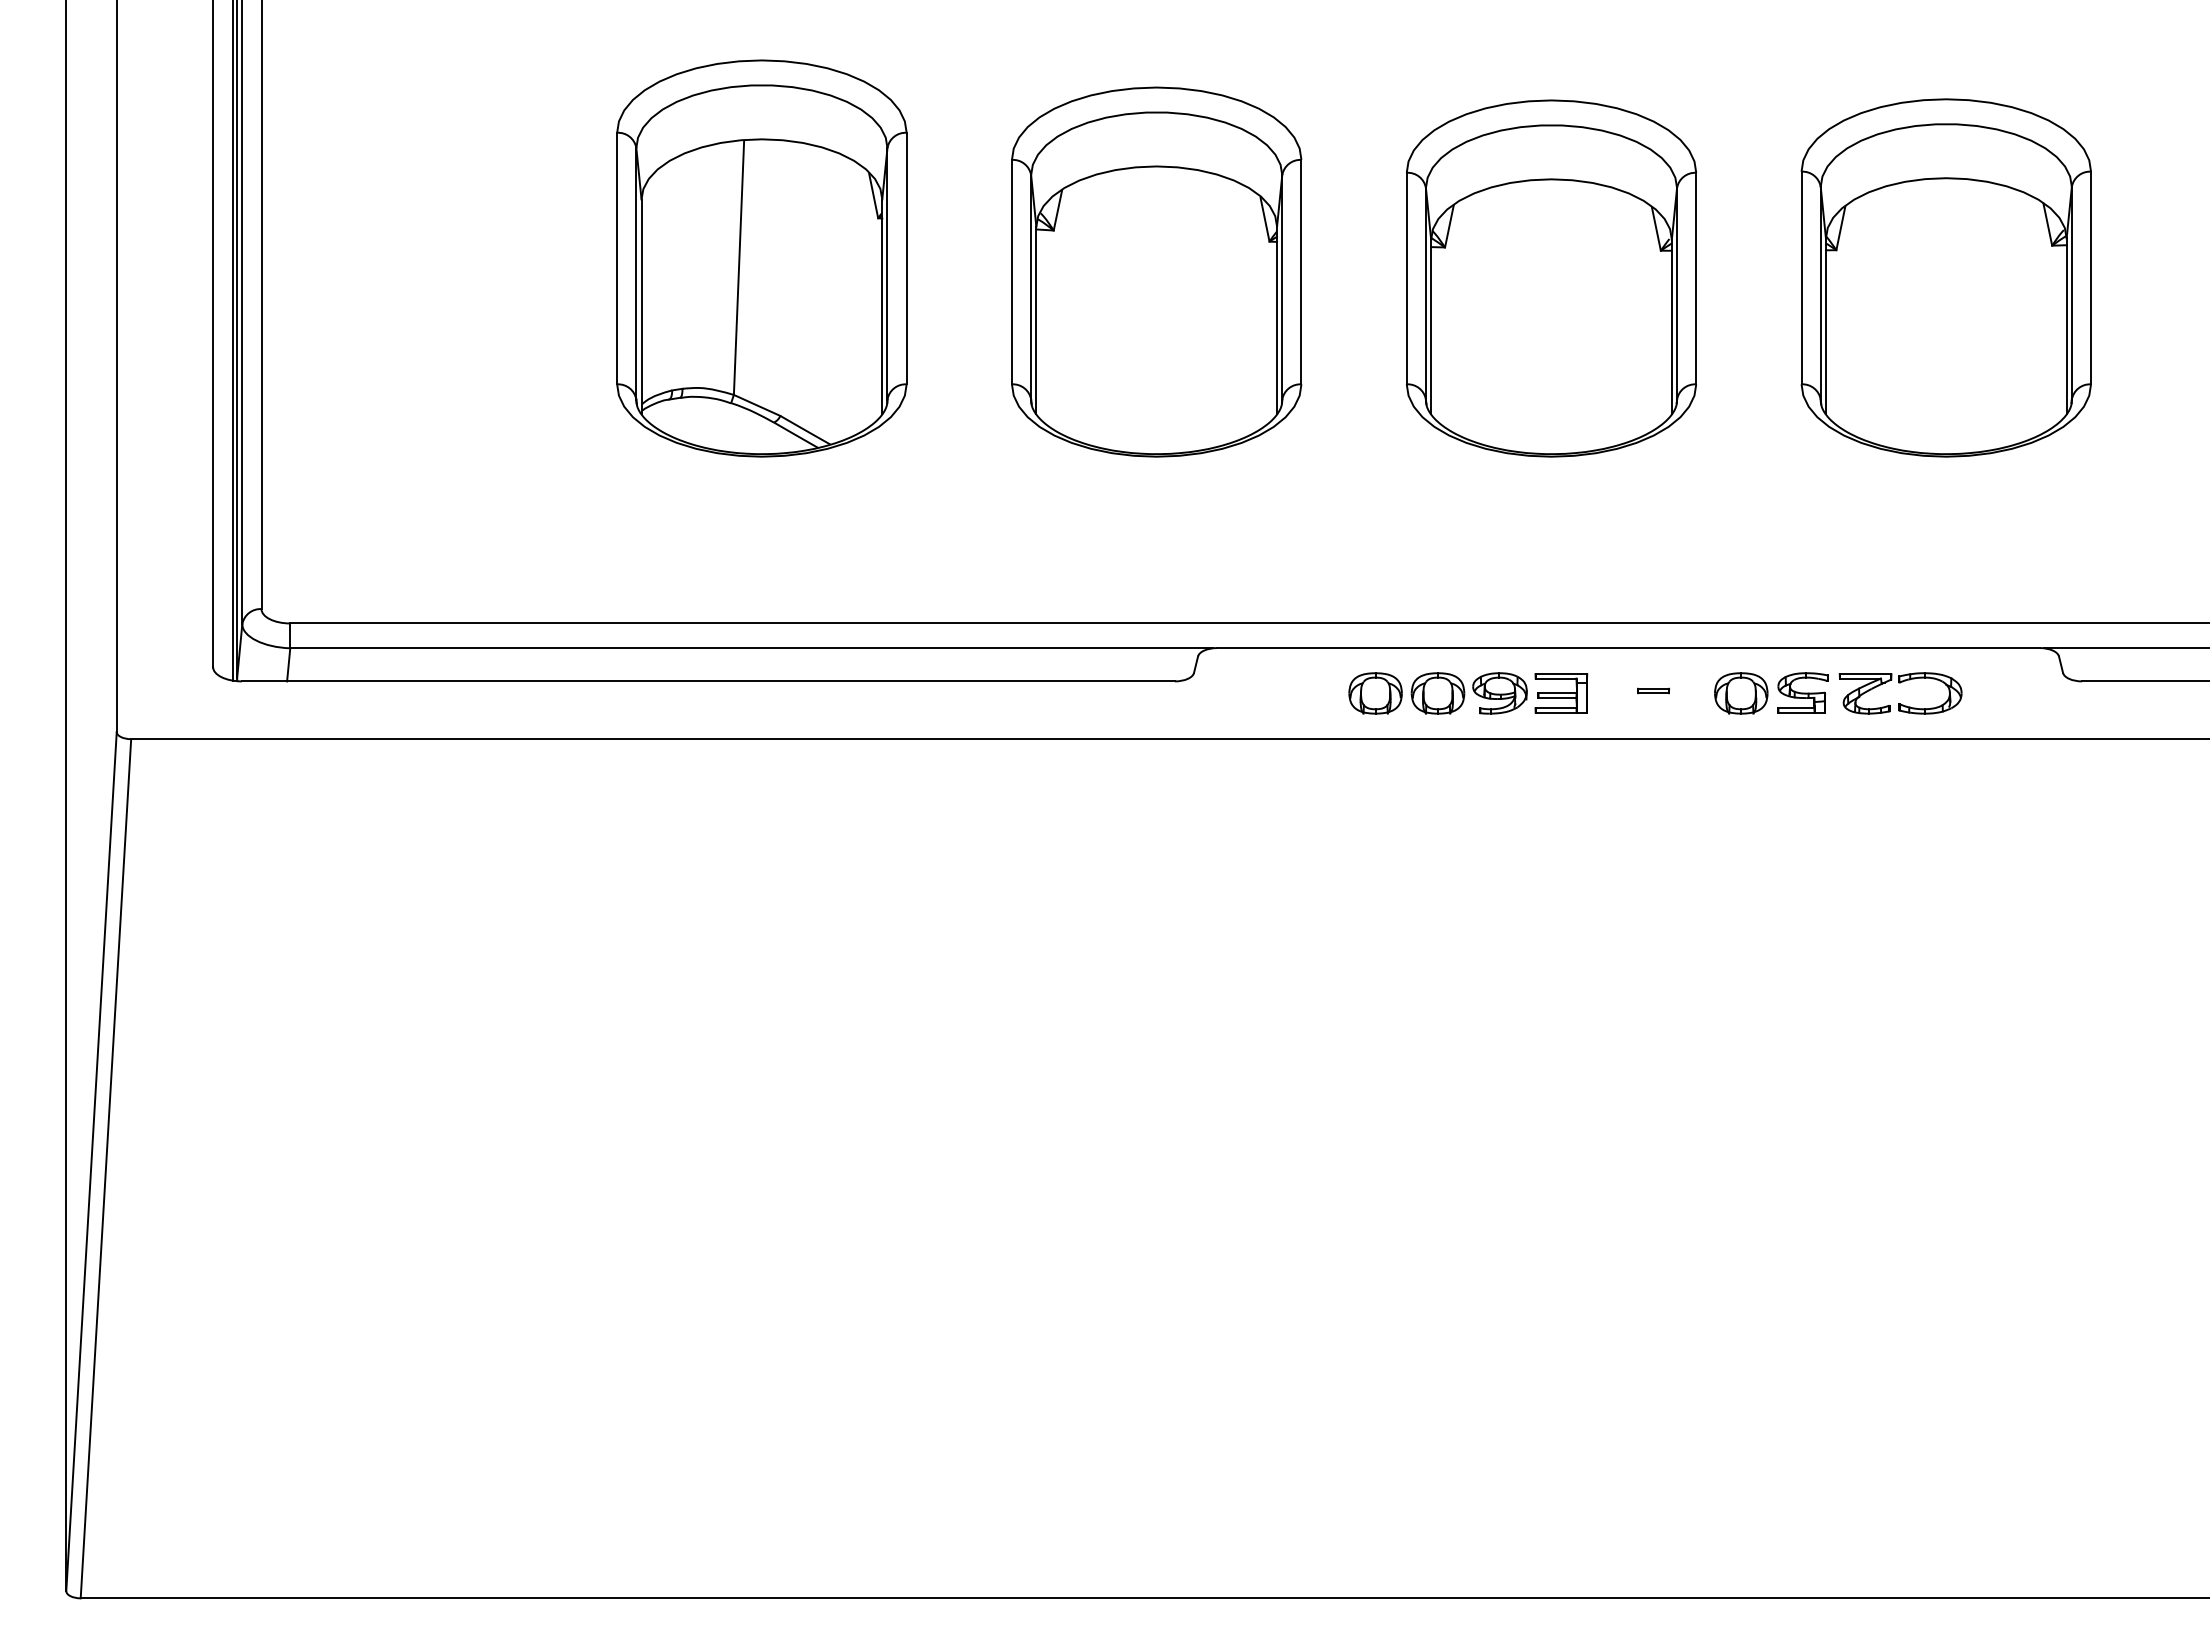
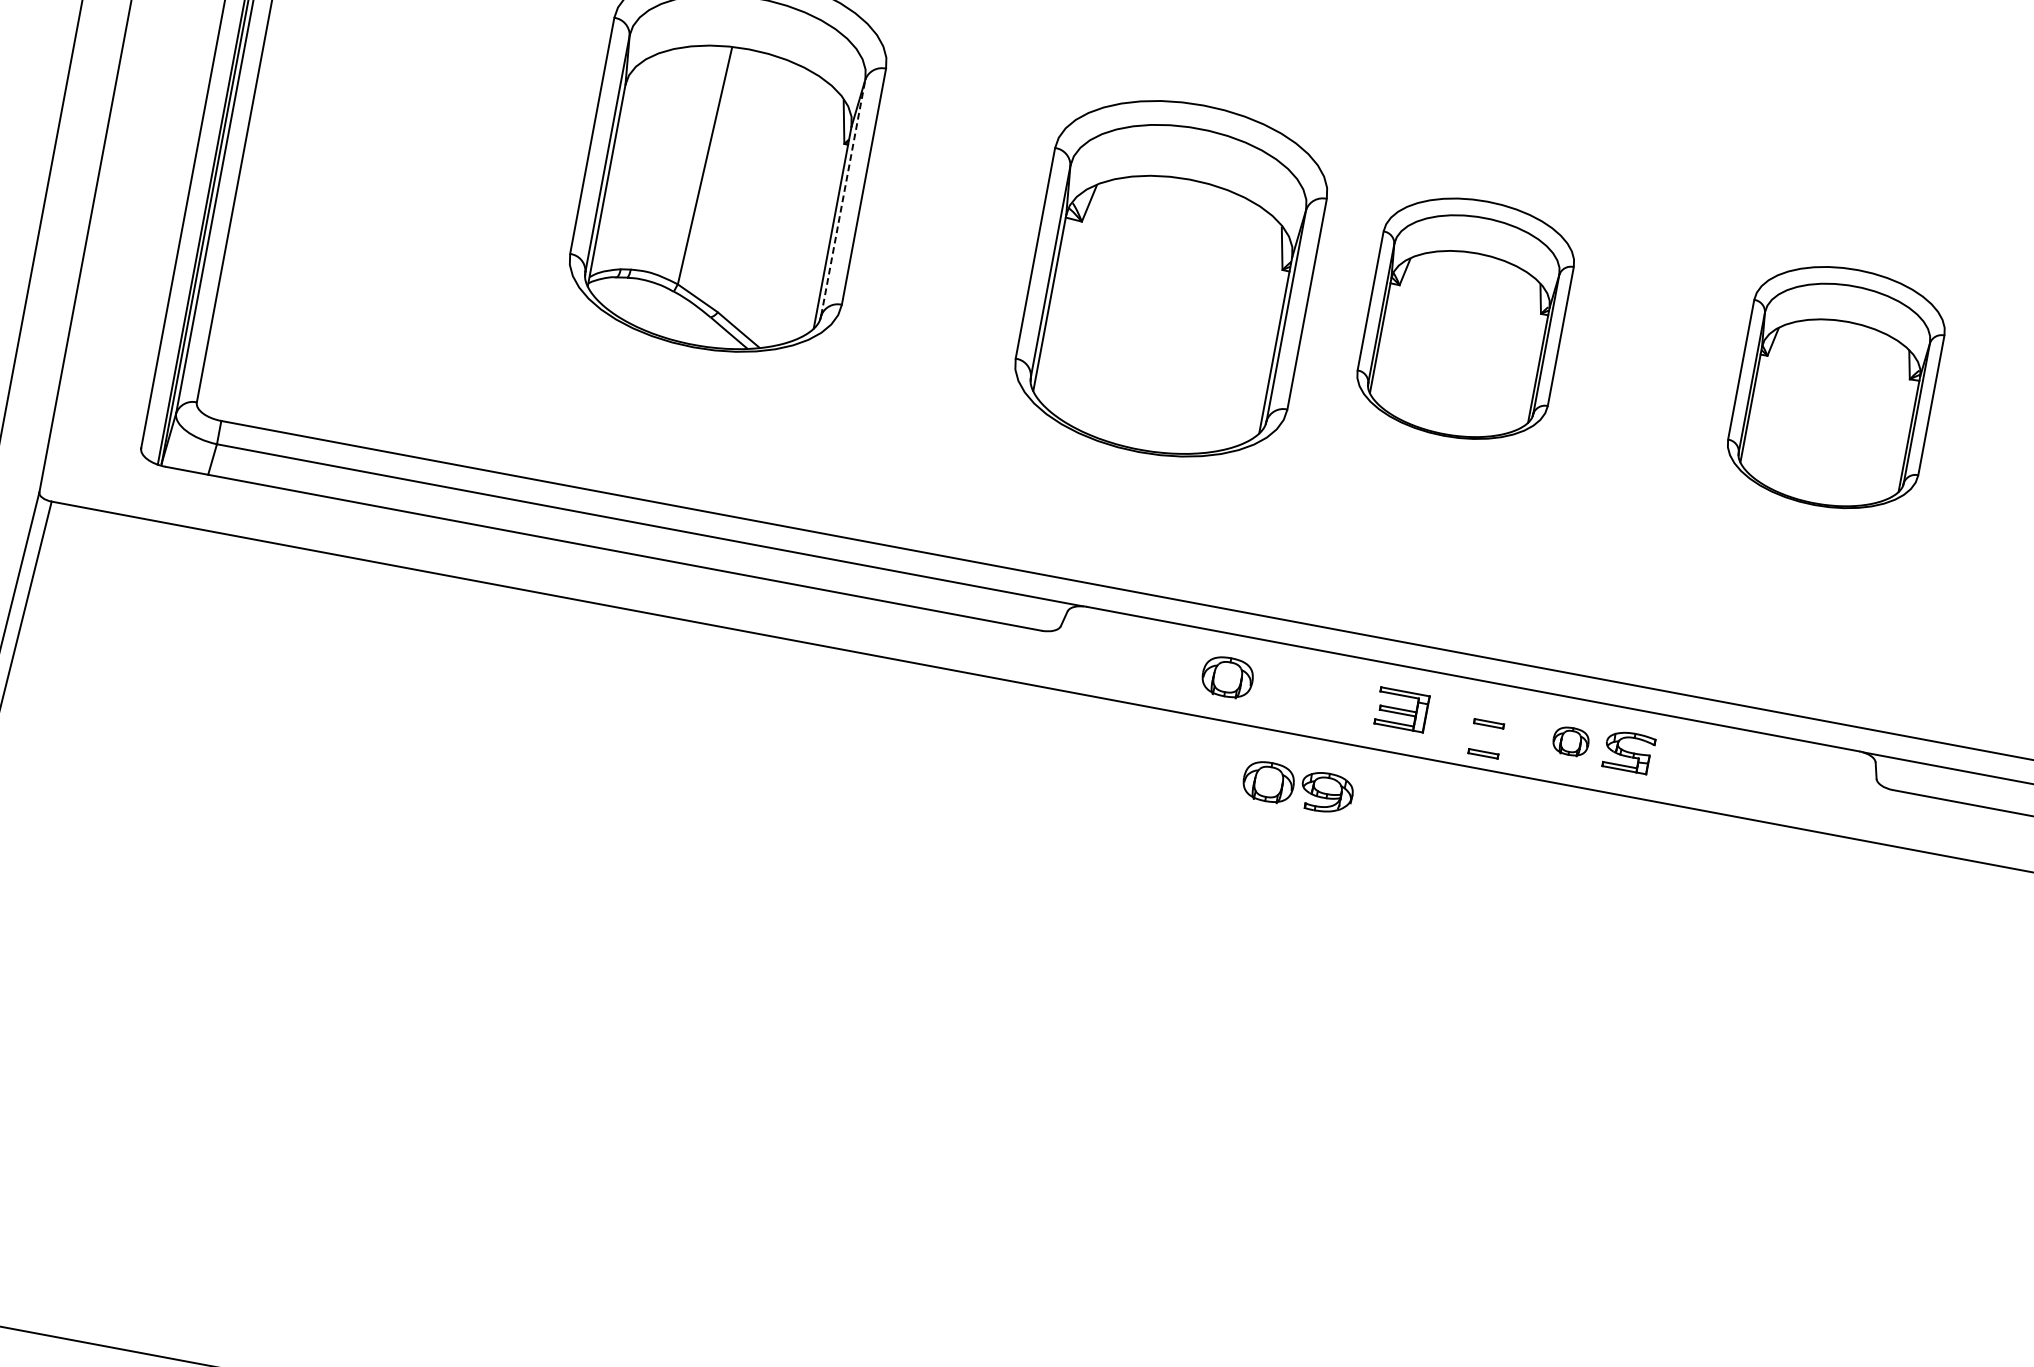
part: (1156, 271) -> (1171, 278), moved
line: (887, 273) -> (843, 197), solid -> dashed
part: (1945, 277) -> (1835, 386), size x0.7
part: (1551, 278) -> (1465, 318), size x0.7
part: (1900, 683) -> (1722, 760), removed
part: (1468, 693) -> (1297, 787), moved
part: (1741, 693) -> (1571, 741), size x0.7
part: (1653, 722) -> (1483, 753), added

